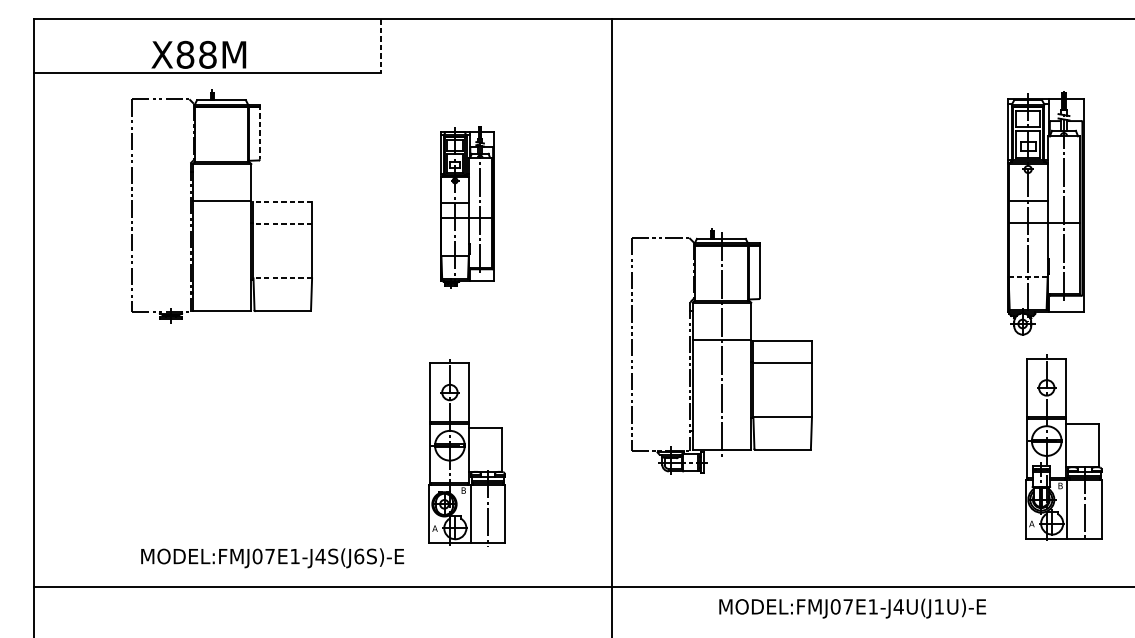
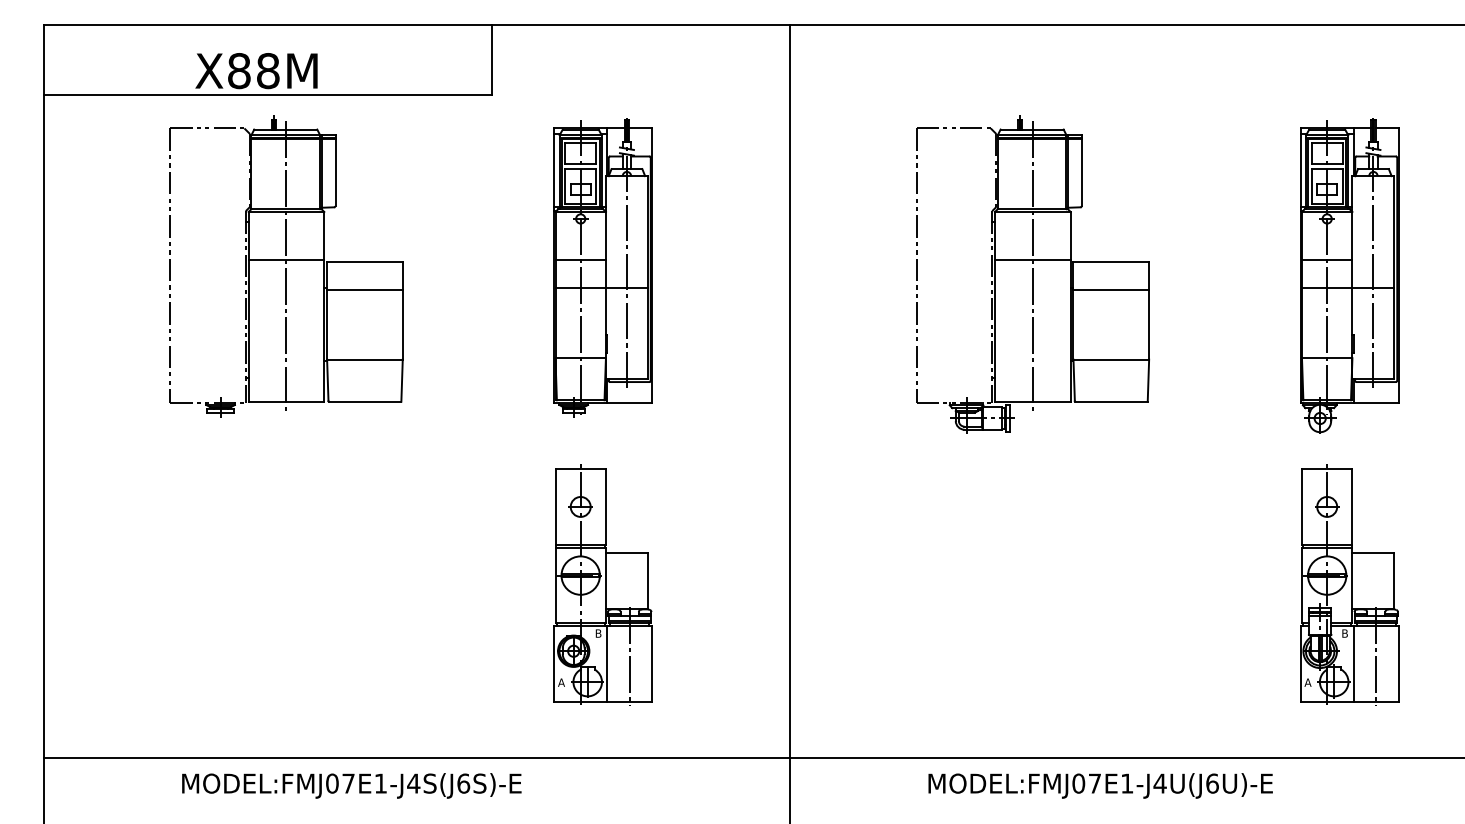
line: (381, 46) -> (492, 60), dashed -> solid
line: (259, 132) -> (335, 171), dashed -> solid
line: (282, 202) -> (364, 261), dashed -> solid
line: (222, 206) -> (286, 266), added
part: (466, 207) -> (602, 267), size x1.43
line: (282, 224) -> (364, 289), dashed -> solid
line: (1027, 277) -> (1326, 358), dashed -> solid
line: (282, 278) -> (364, 359), dashed -> solid
part: (721, 351) -> (1032, 274), moved
part: (1064, 447) -> (1349, 584), moved
text: (272, 557) -> (351, 785), moved
text: (939, 606) -> (1212, 783), MODEL:FMJ07E1-J4U(J1U)-E -> MODEL:FMJ07E1-J4U(J6U)-E

